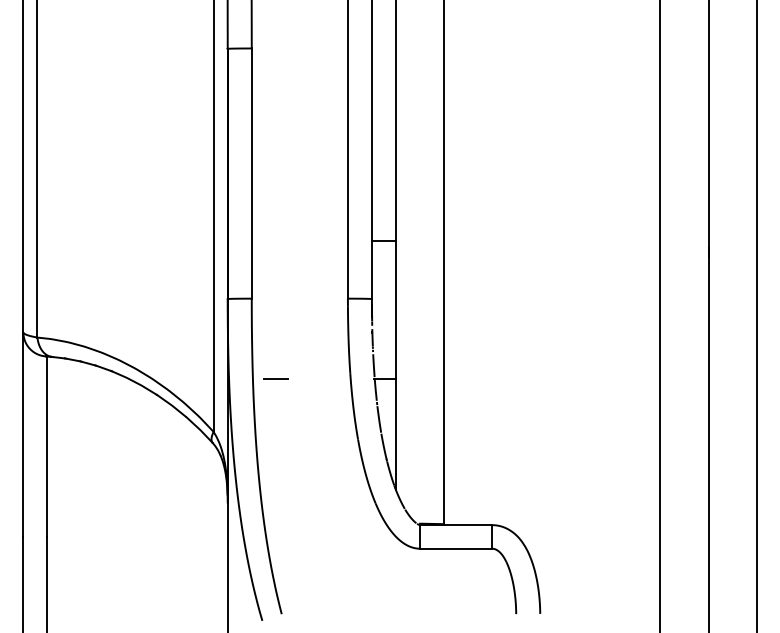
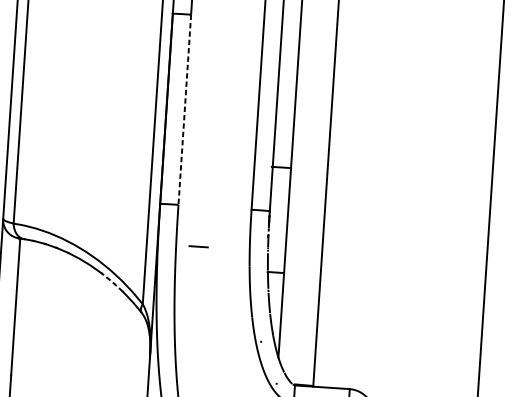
line: (251, 174) -> (184, 110), solid -> dashed
line: (275, 378) -> (198, 246), moved
line: (171, 405) -> (112, 282), solid -> dashed

